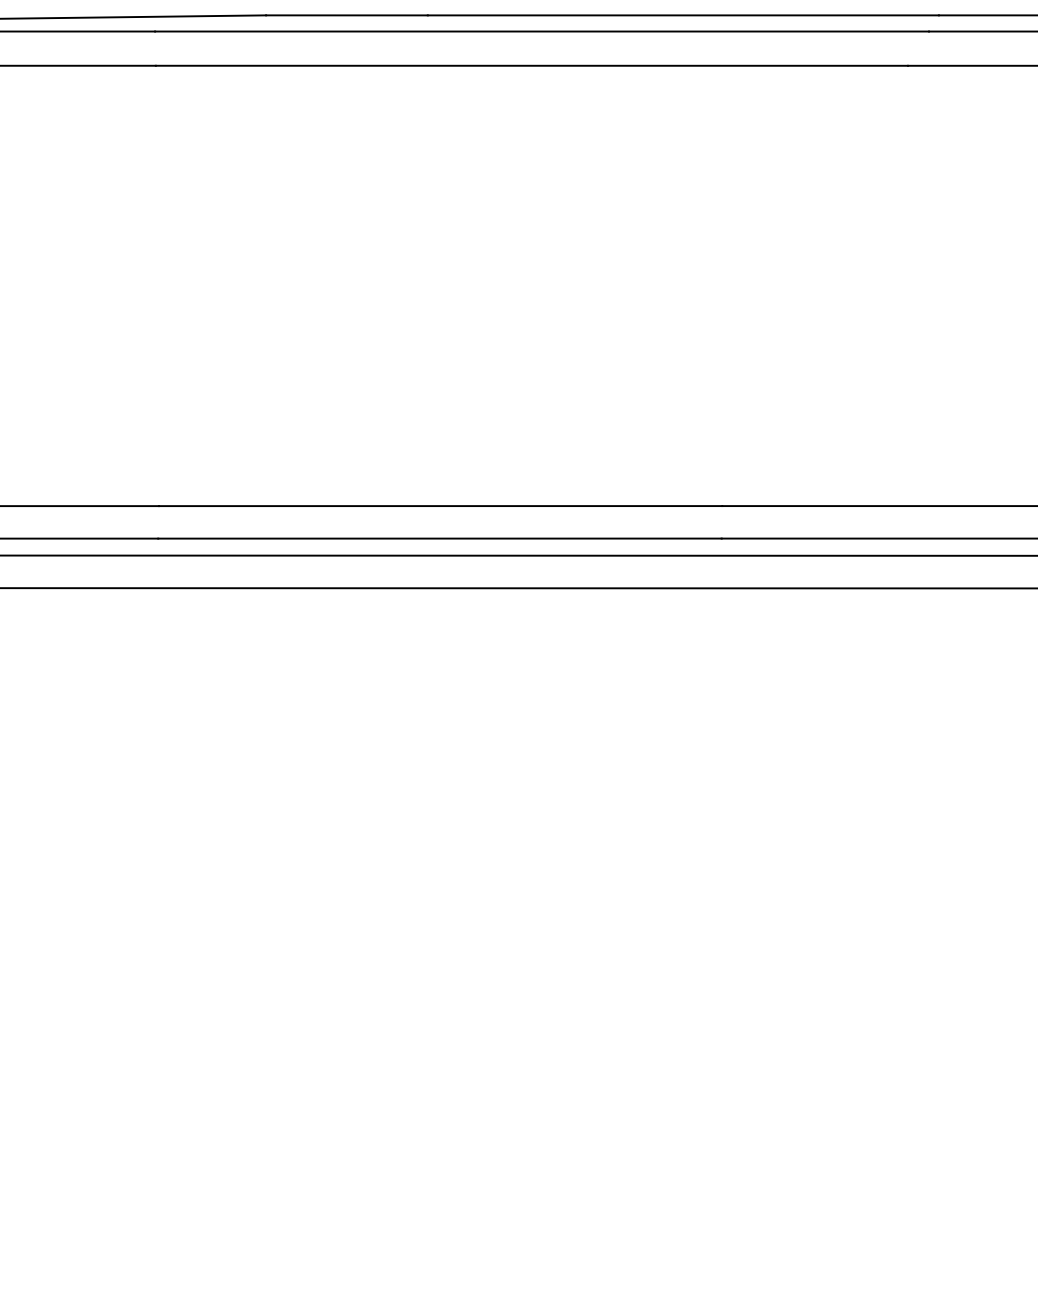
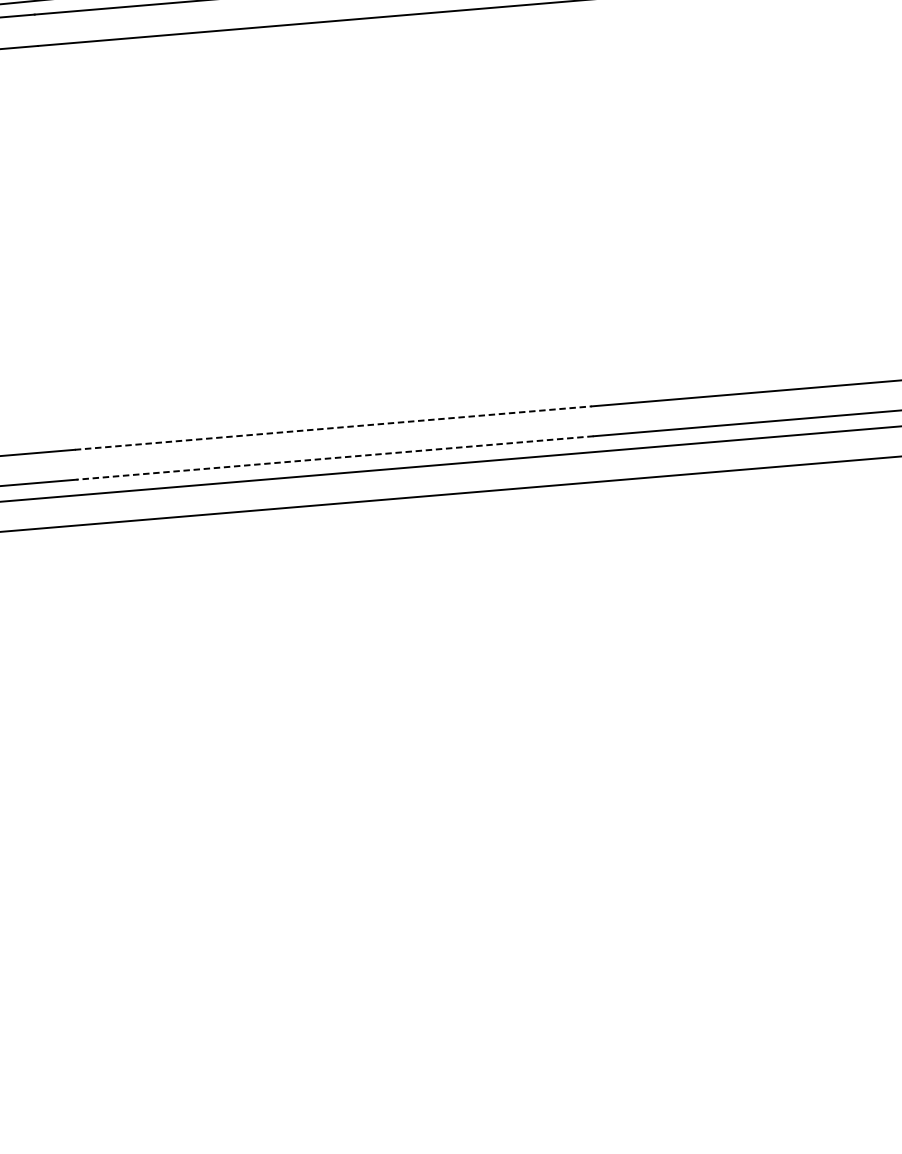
line: (440, 506) -> (333, 428), solid -> dashed
line: (439, 538) -> (334, 457), solid -> dashed

